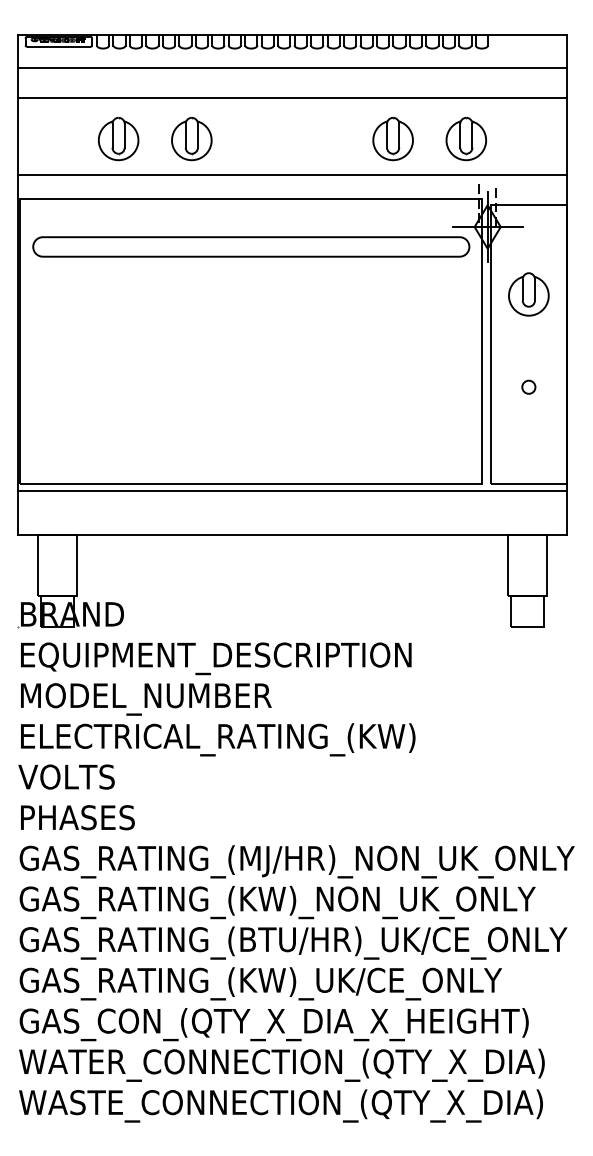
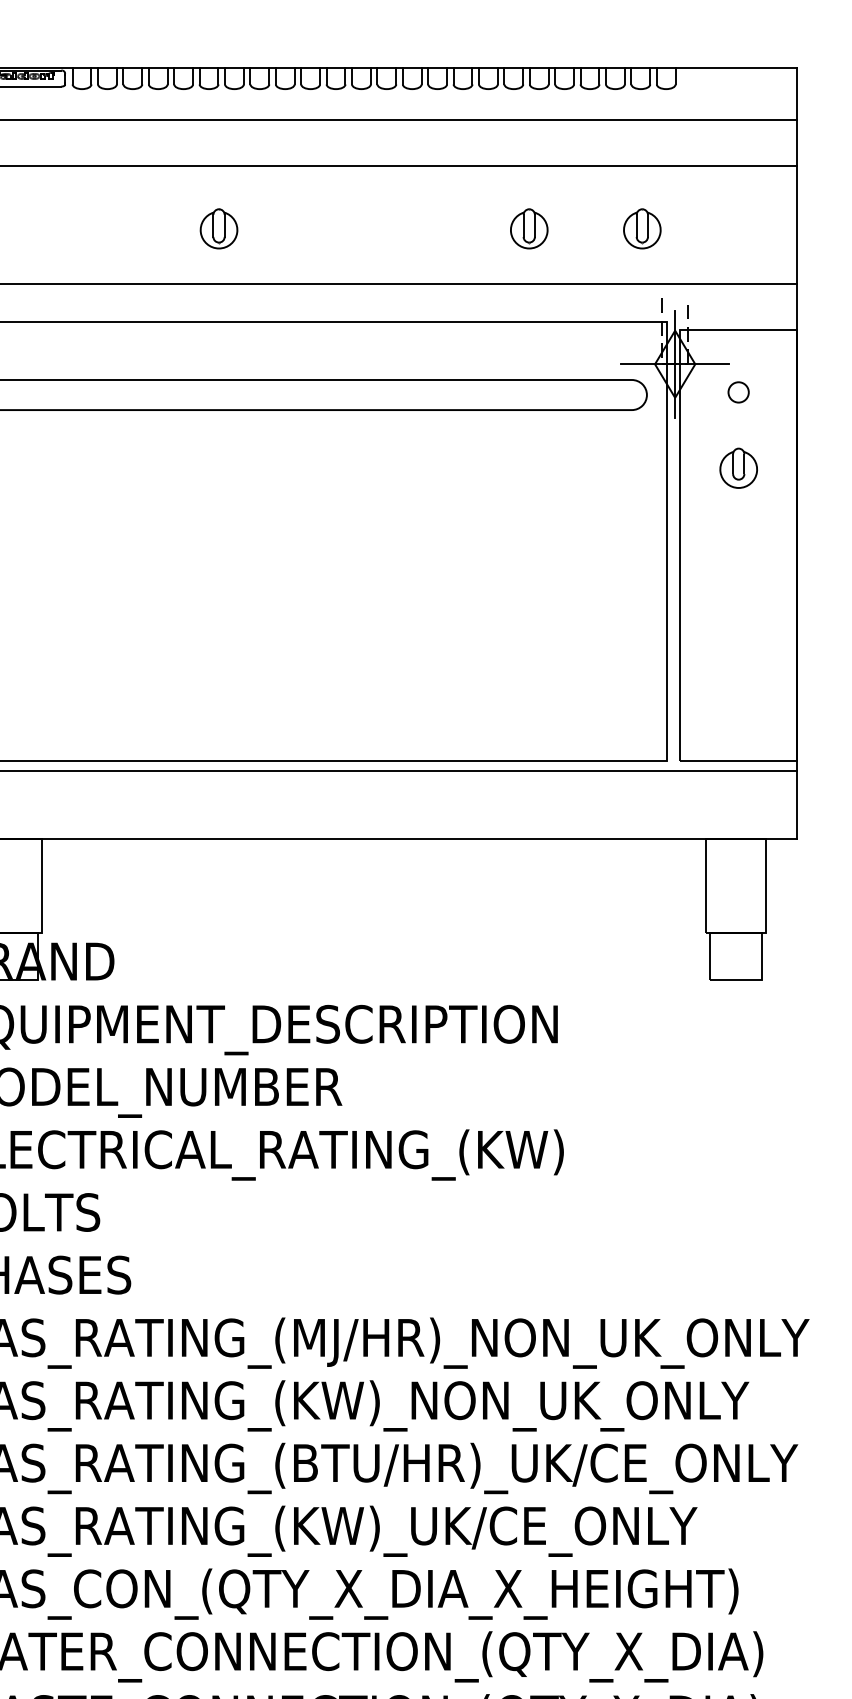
part: (118, 139) -> (105, 229), removed
part: (191, 139) -> (218, 229), size x0.6
part: (392, 139) -> (528, 229), size x0.6
part: (466, 139) -> (642, 229), size x0.6
part: (528, 294) -> (738, 468), size x0.6
circle: (528, 386) -> (738, 391), moved

